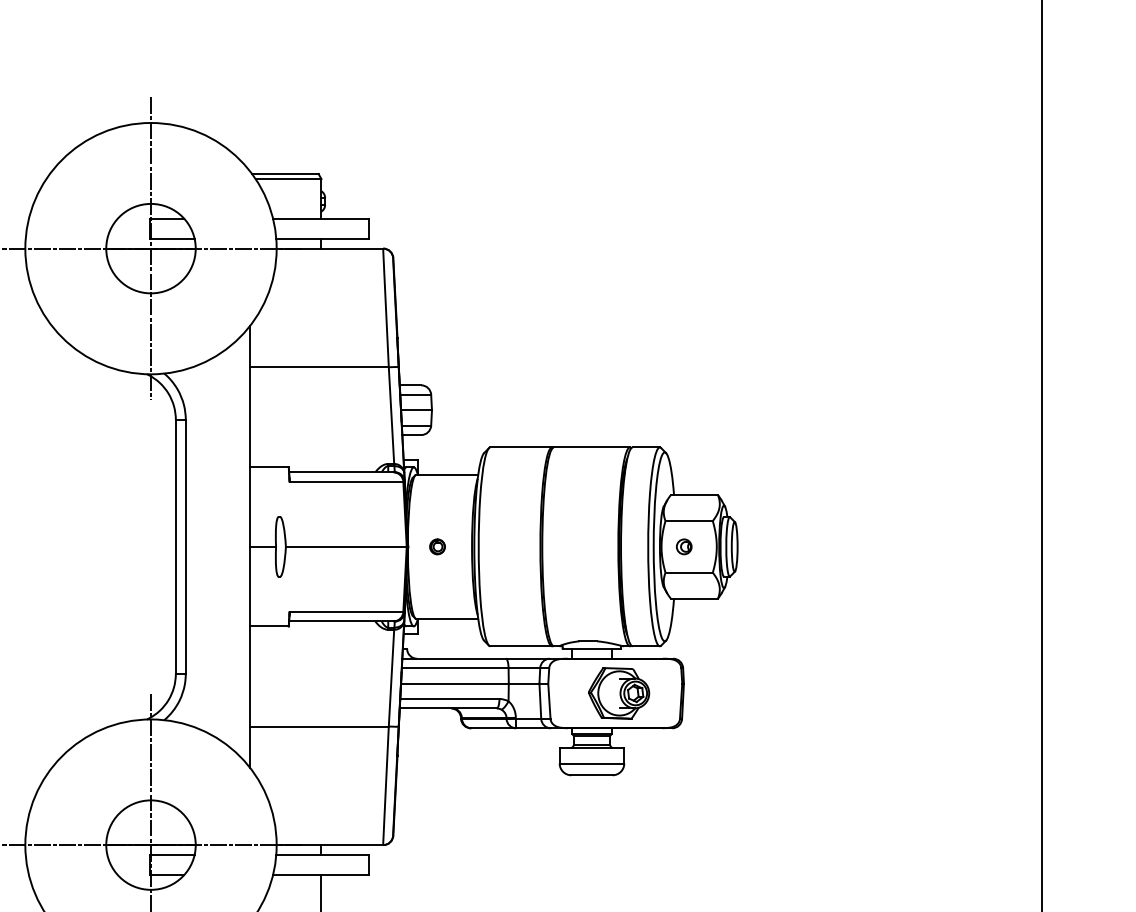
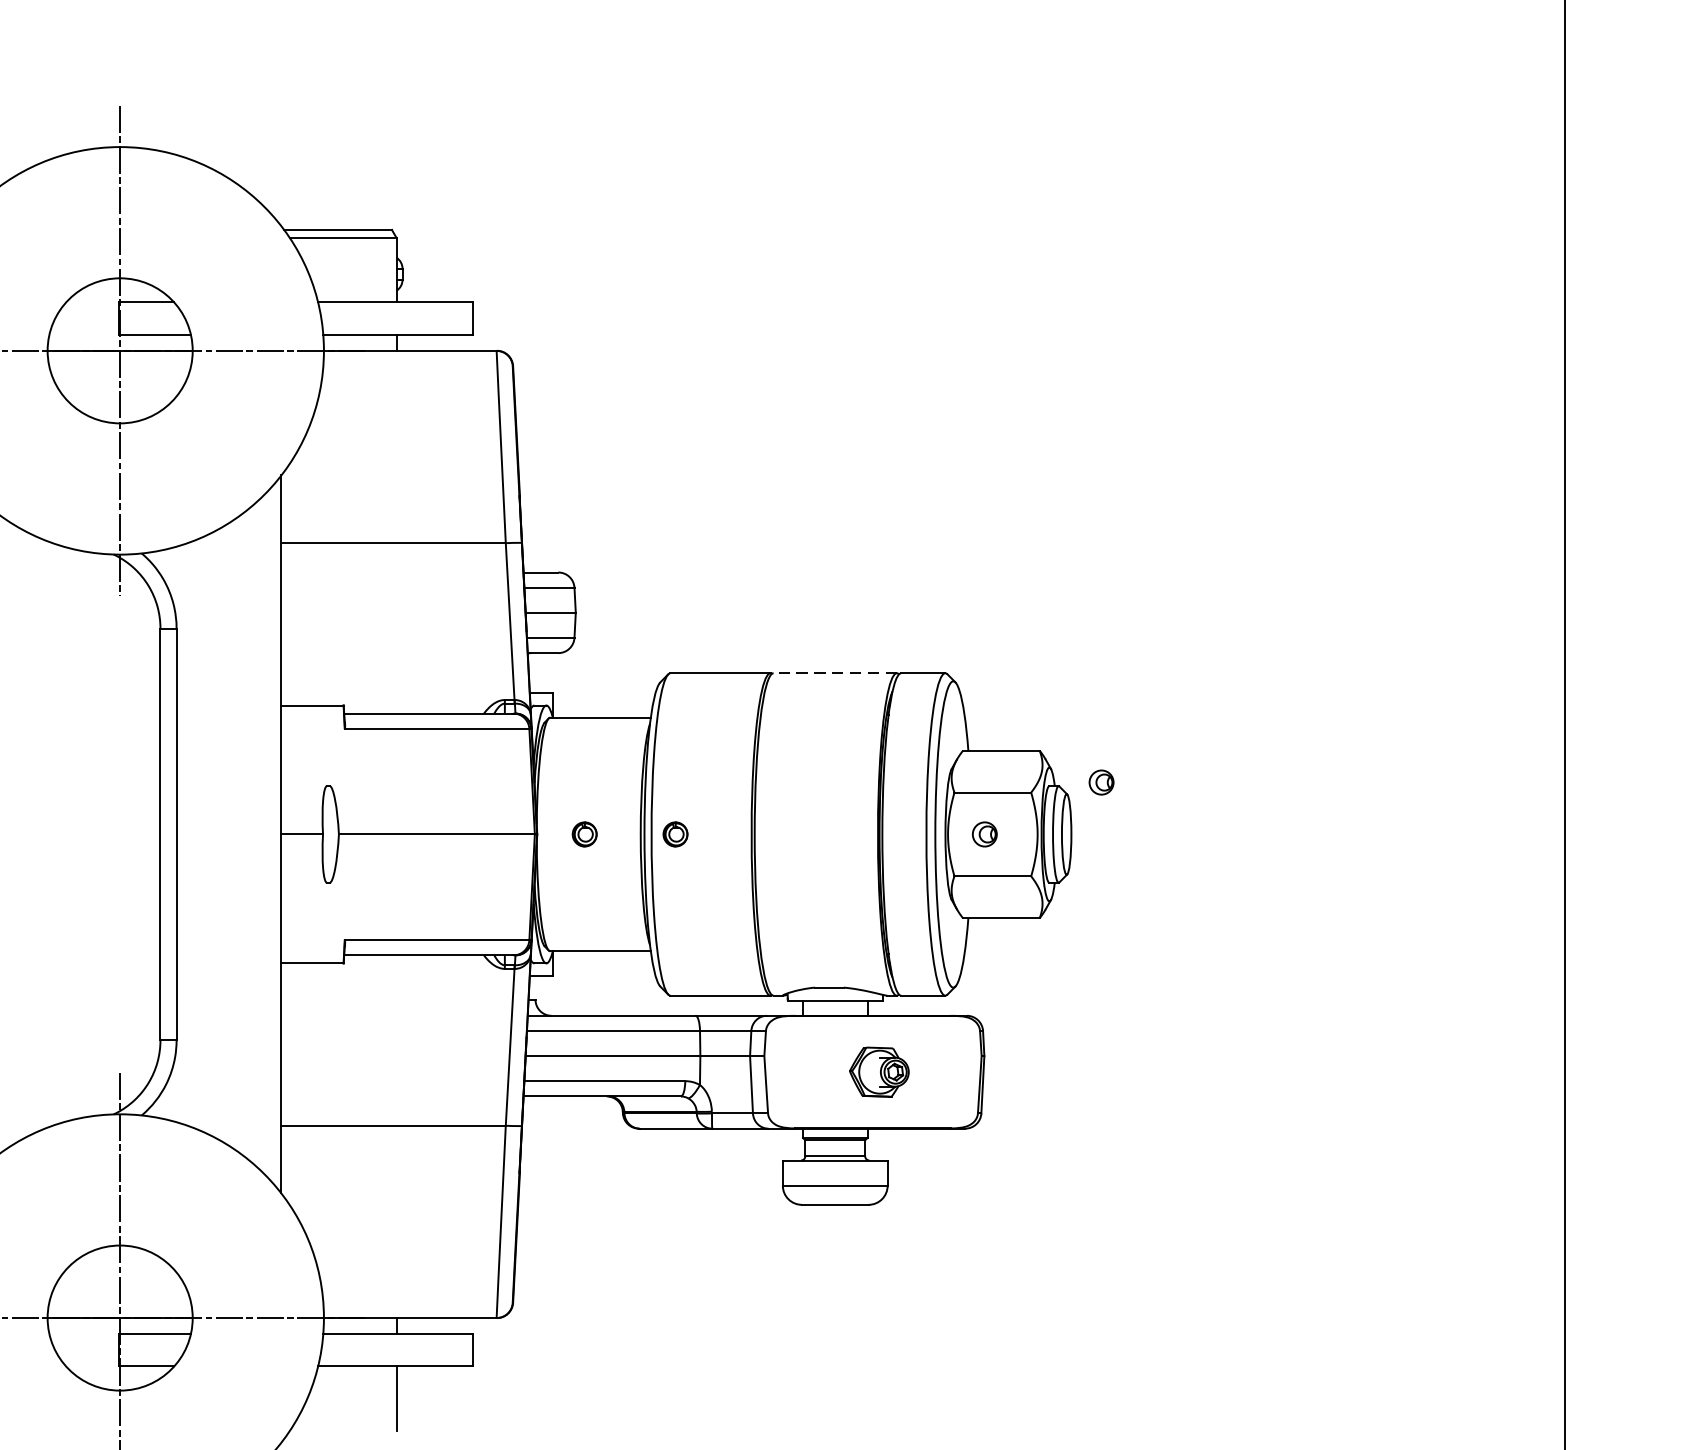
line: (591, 447) -> (834, 673), solid -> dashed
part: (756, 514) -> (1102, 781), added
part: (493, 546) -> (675, 833), added
part: (619, 693) -> (879, 1072), size x0.6

